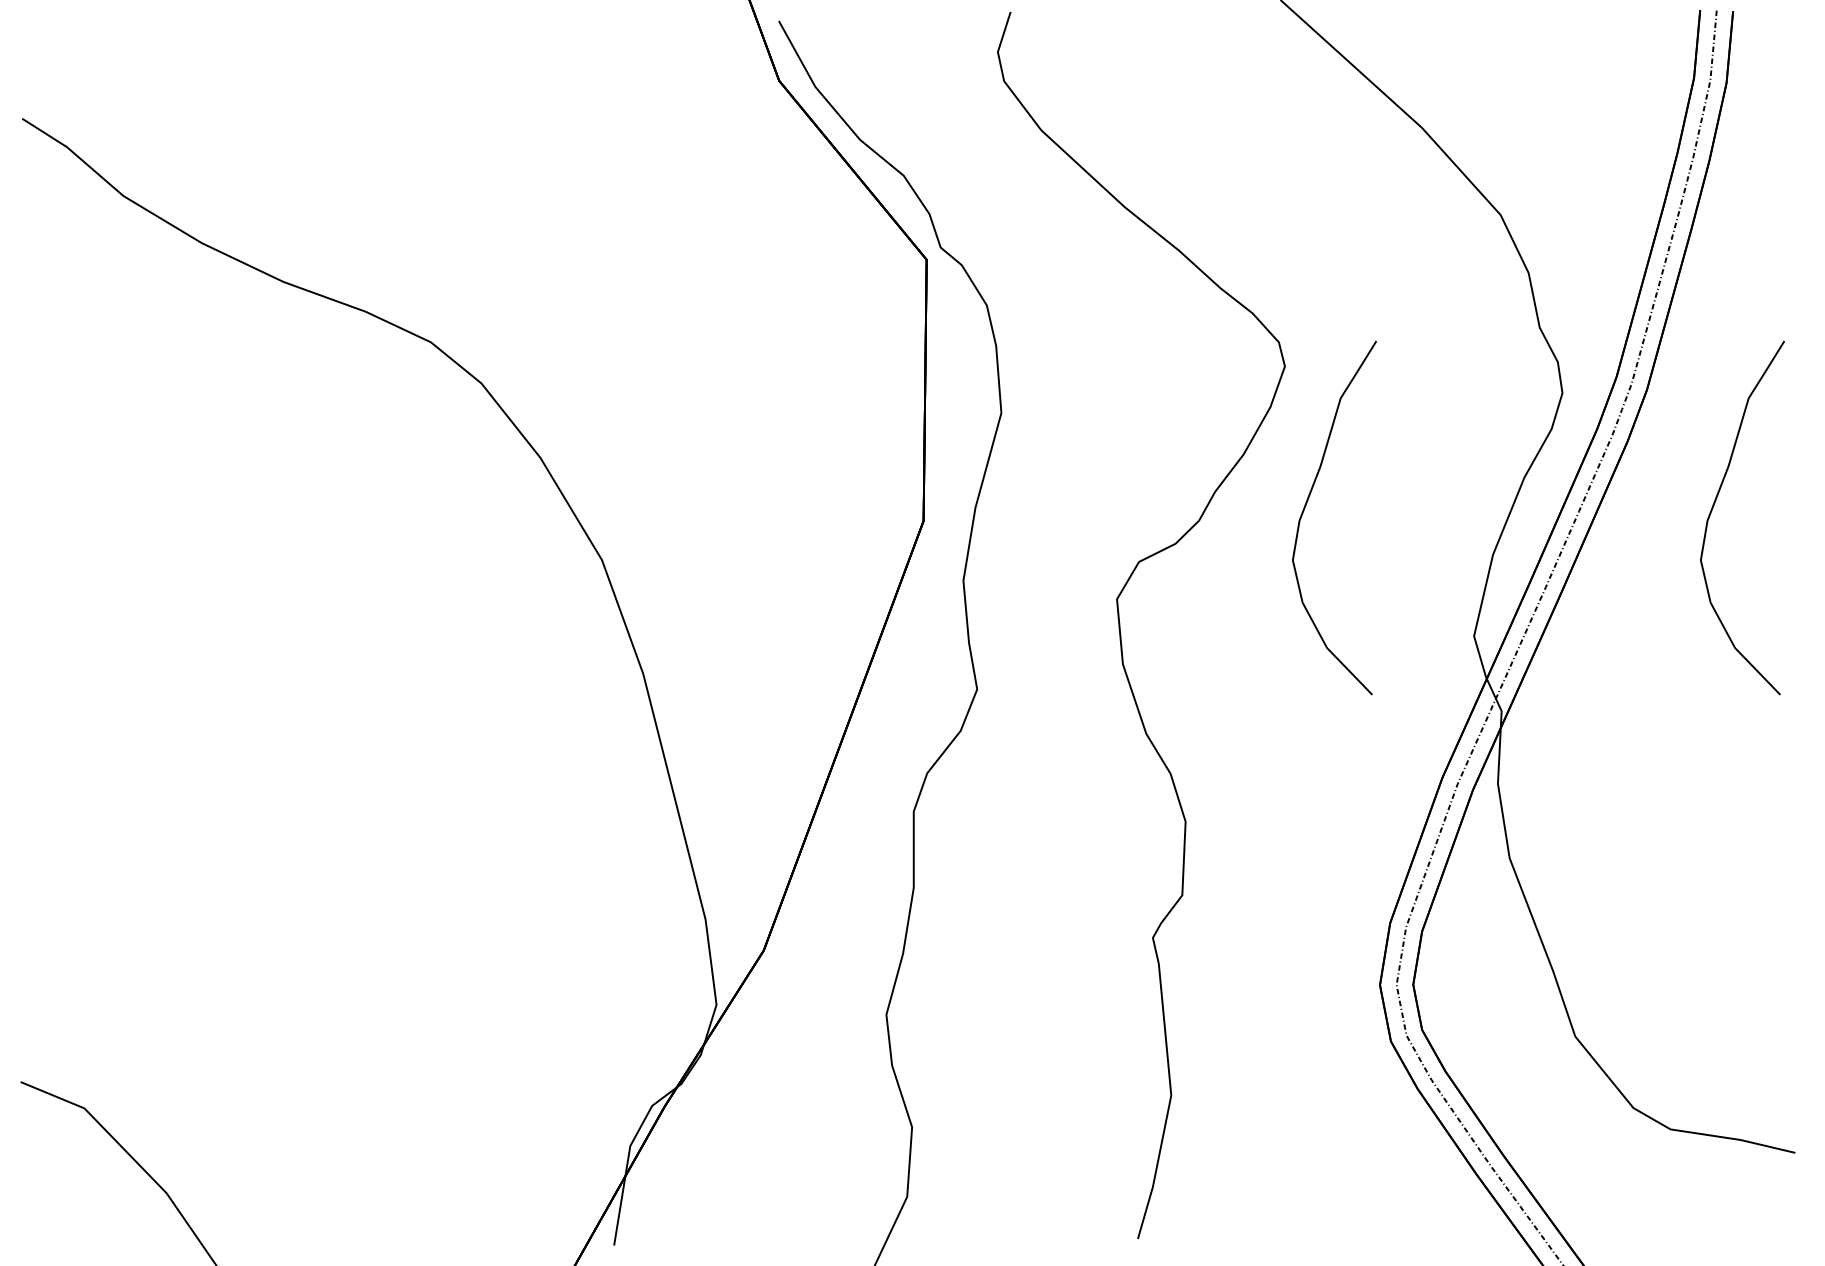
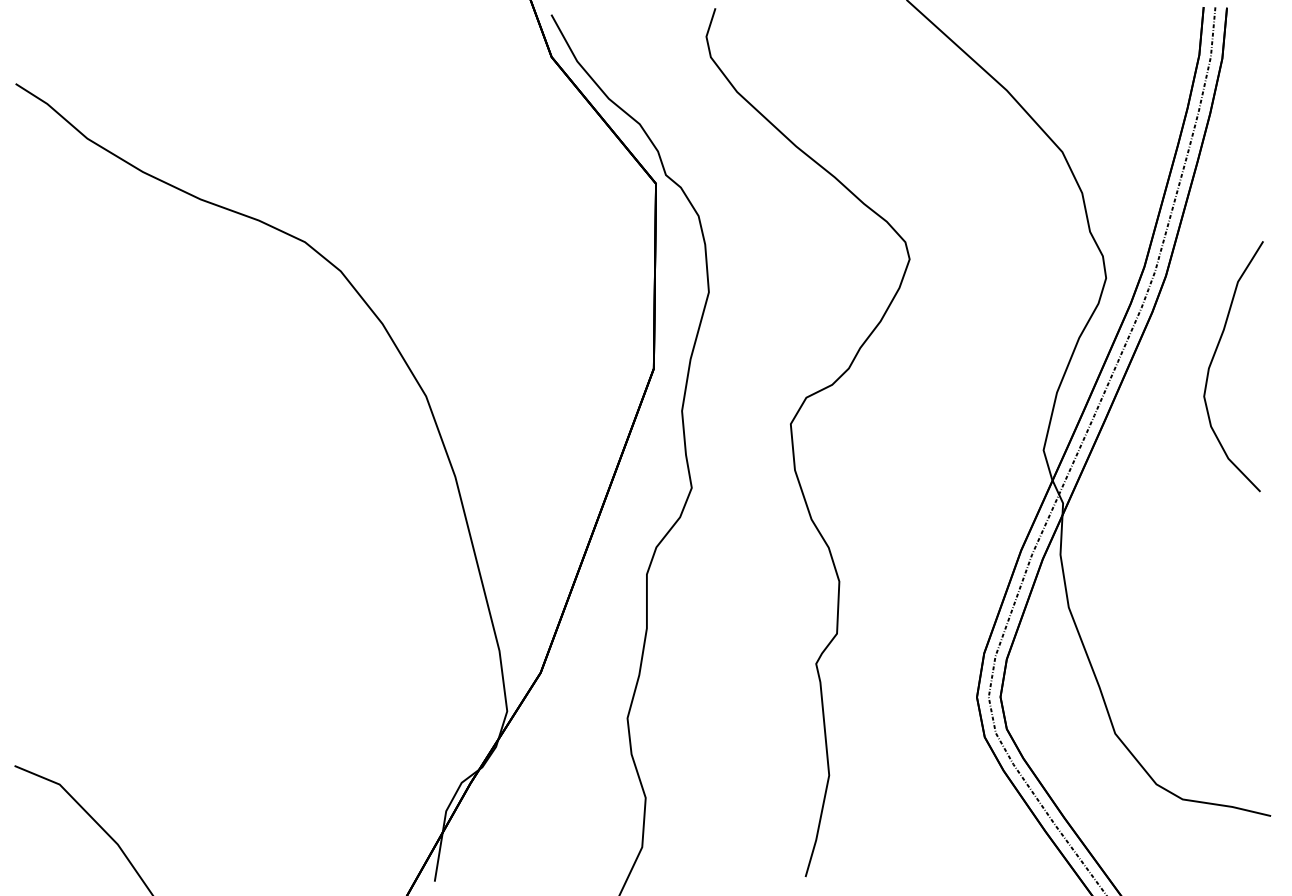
part: (1305, 508) -> (924, 359), removed

